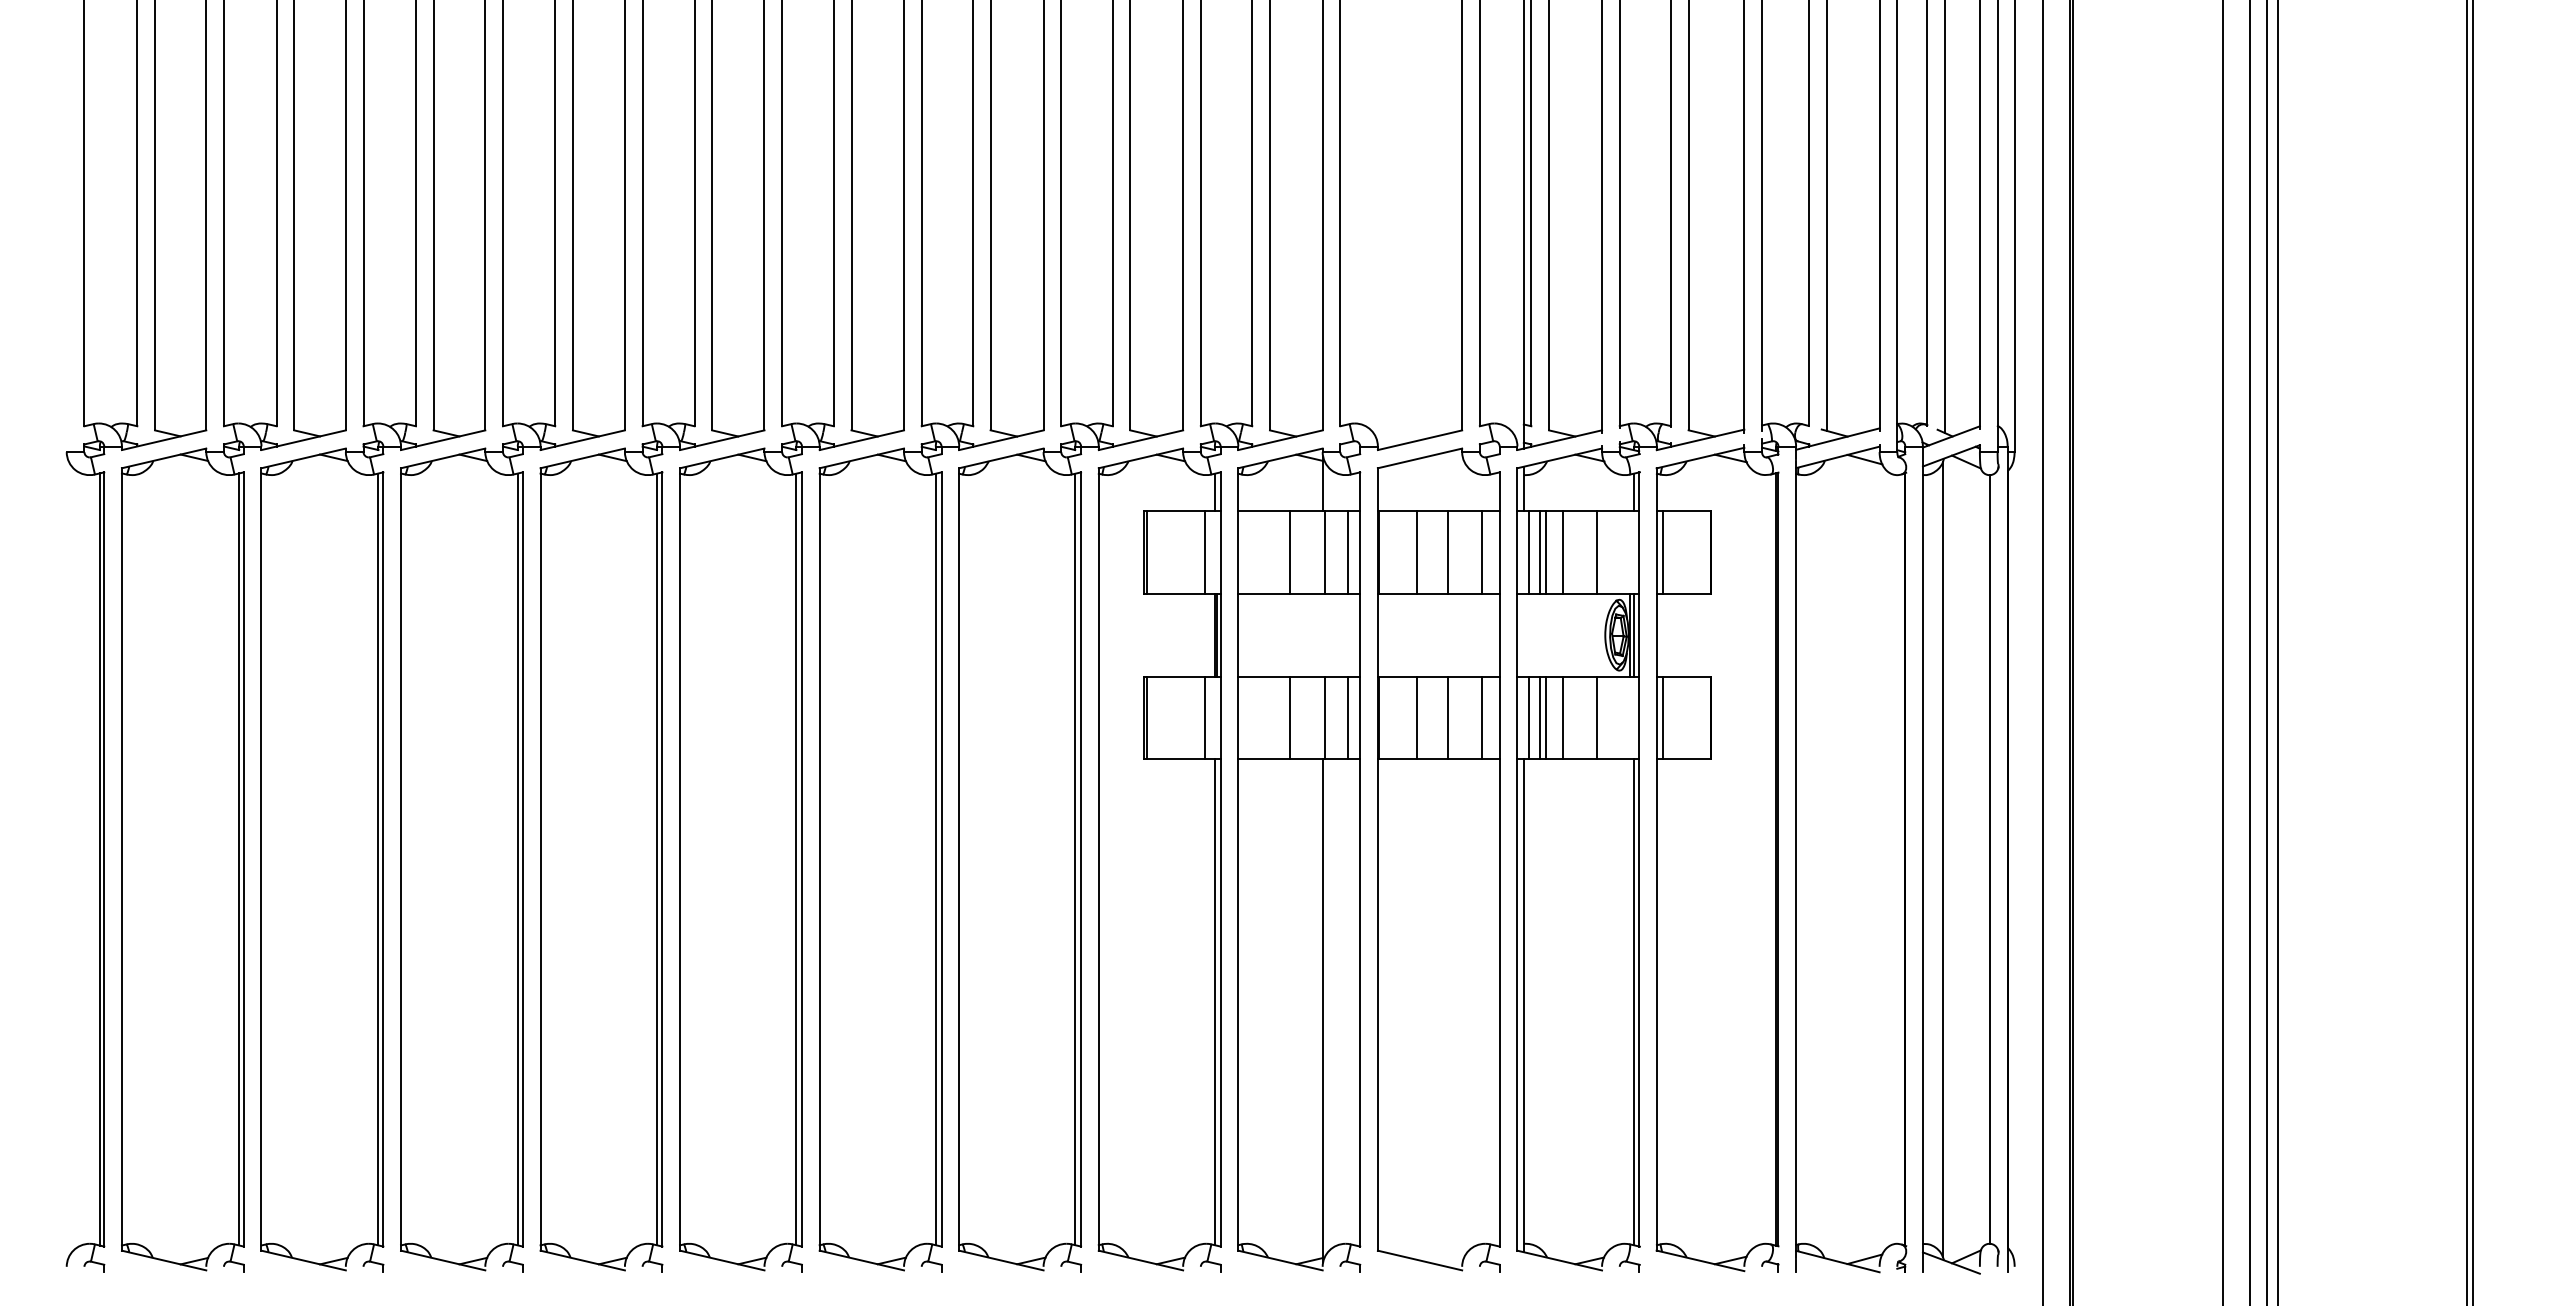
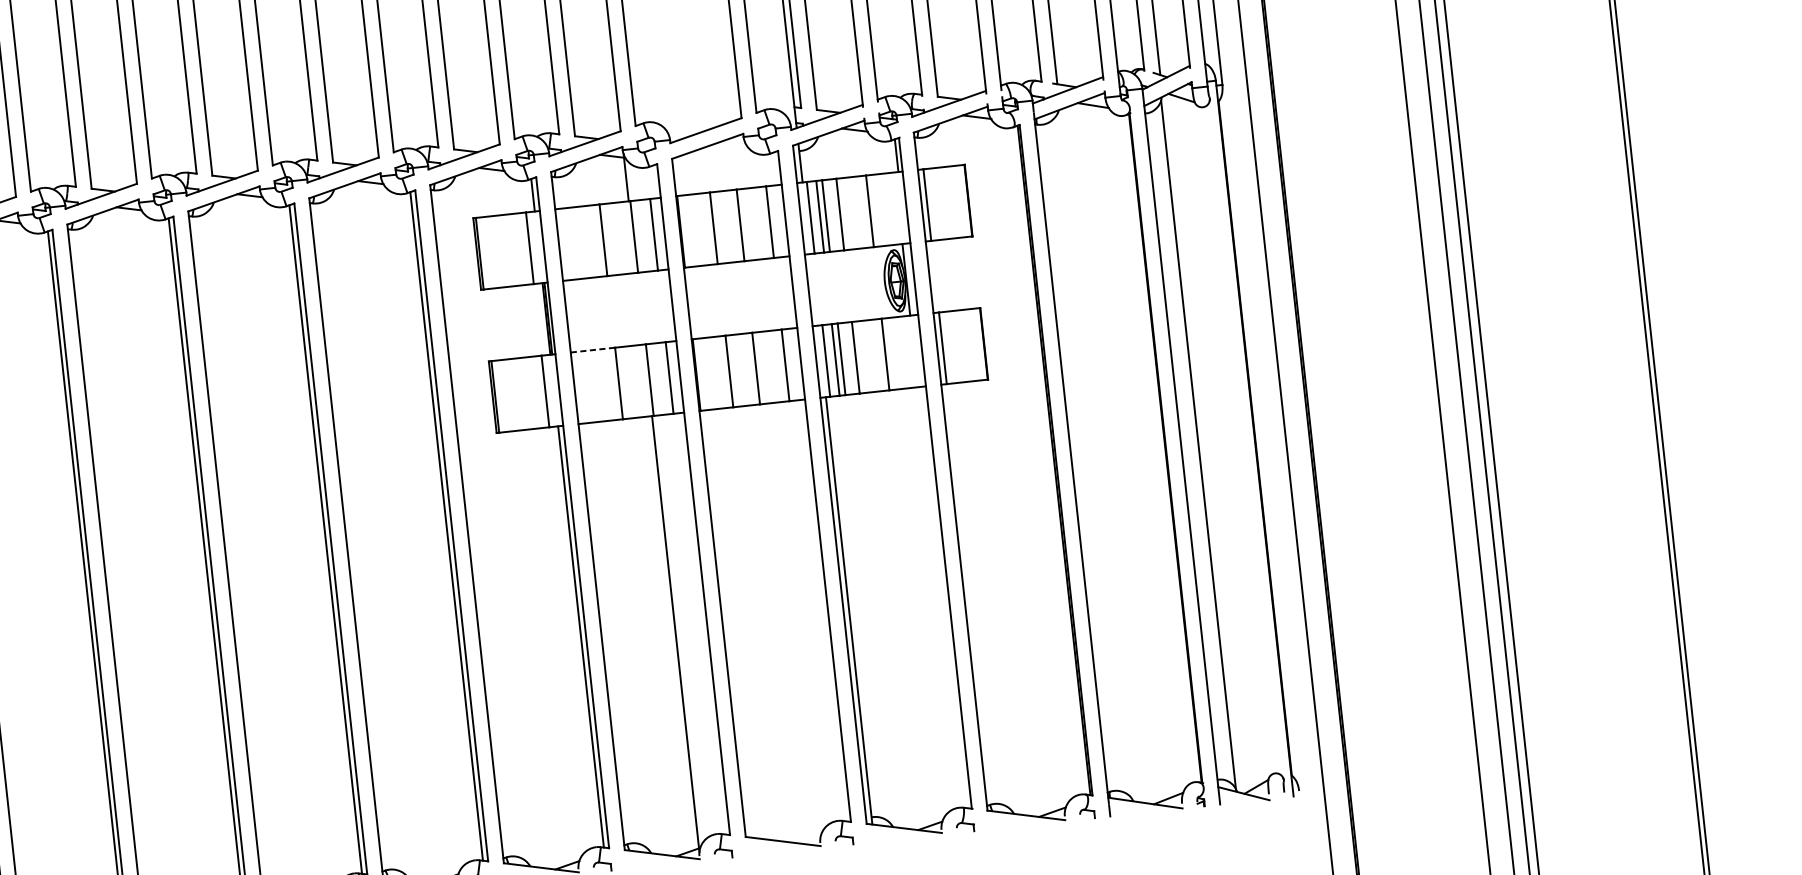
line: (1634, 634) -> (910, 278), removed
line: (1263, 676) -> (592, 350), solid -> dashed
line: (1990, 859) -> (1239, 440), removed
line: (1634, 1002) -> (944, 597), removed

